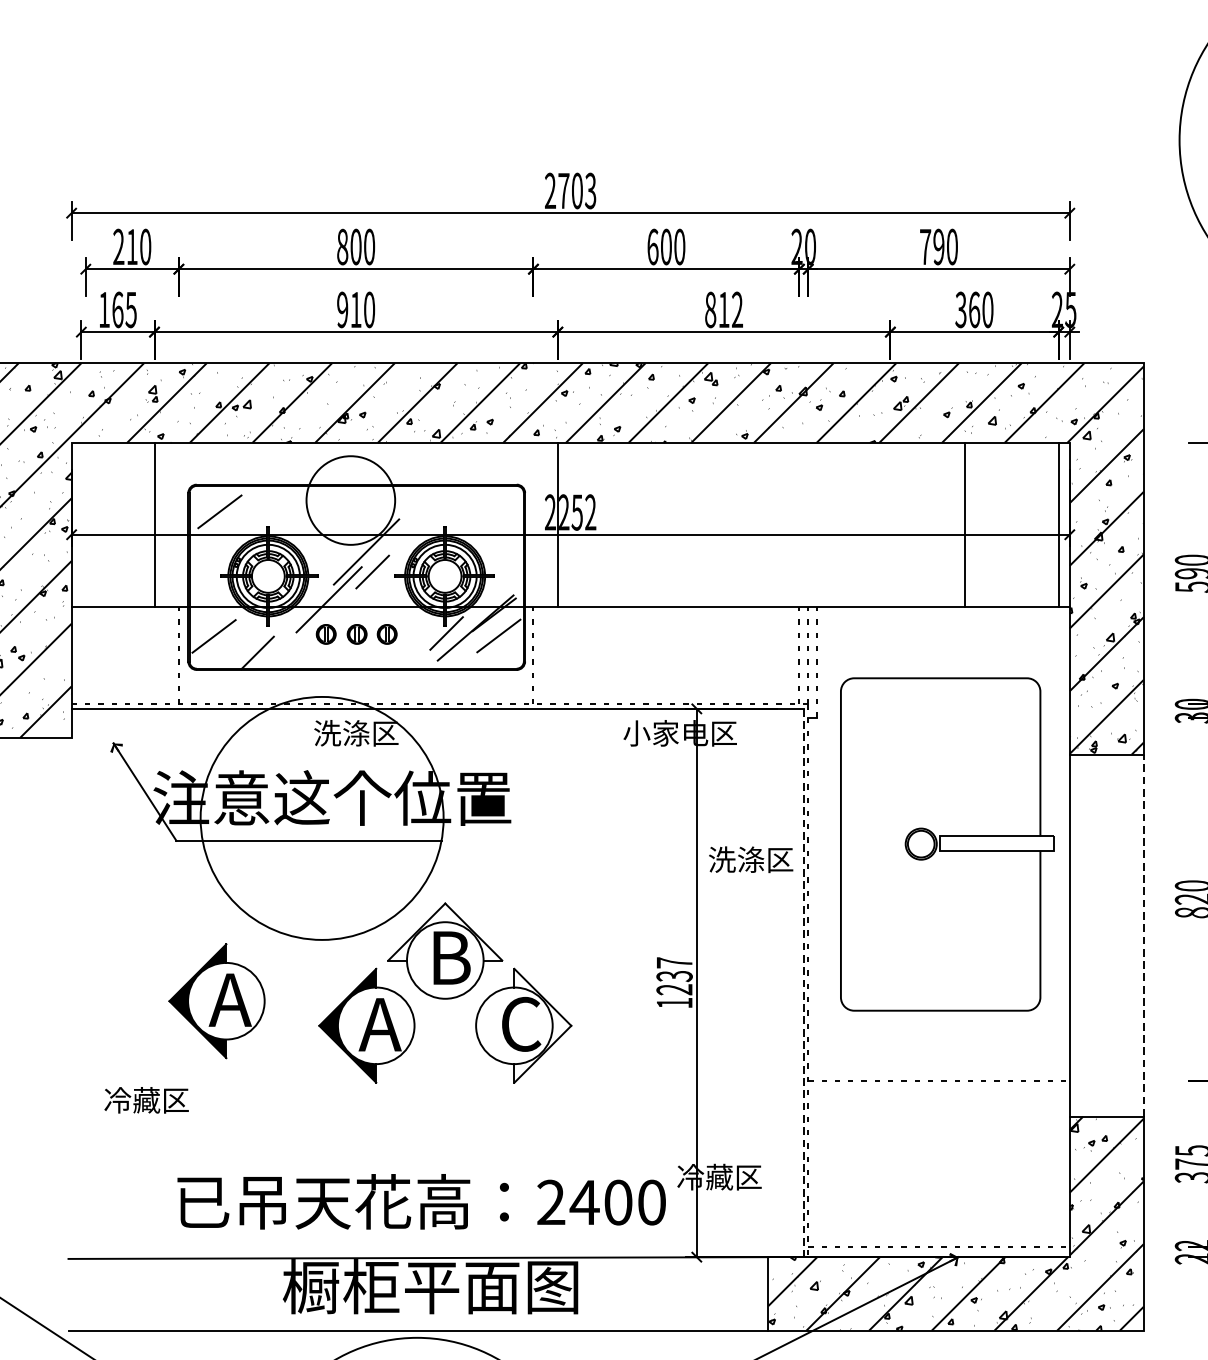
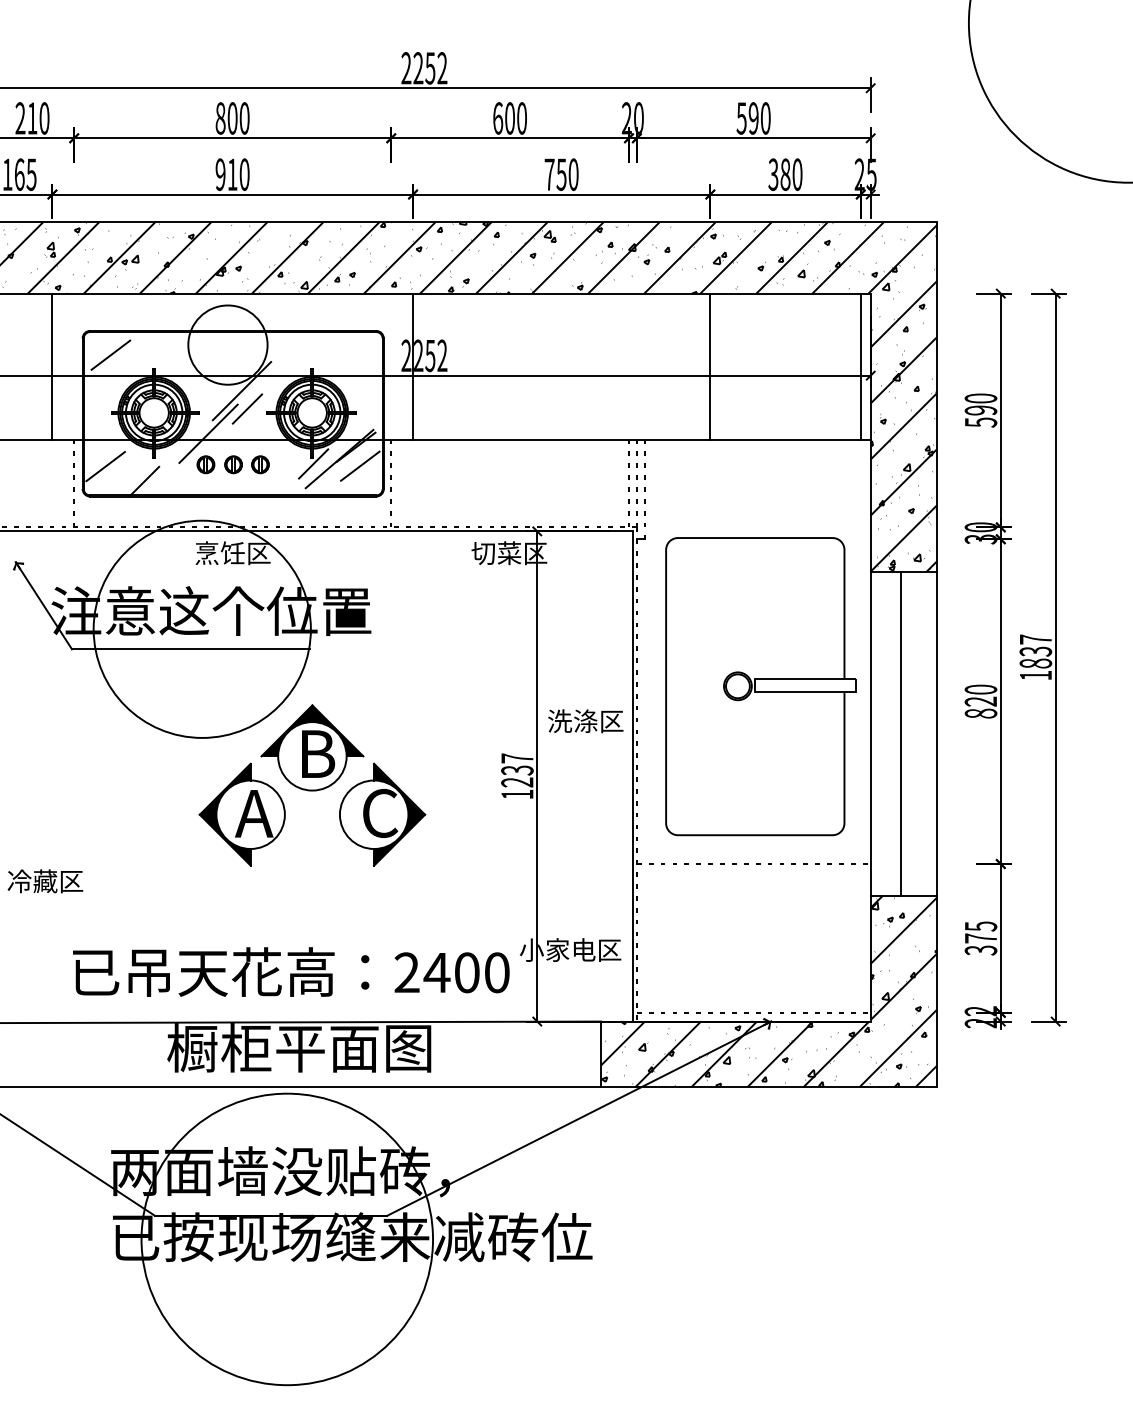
text: (577, 191) -> (430, 68), 2703 -> 2252
text: (925, 247) -> (741, 118), 790 -> 590
text: (723, 309) -> (561, 174), 812 -> 750
text: (974, 309) -> (785, 174), 360 -> 380
line: (965, 524) -> (710, 366), moved
text: (341, 732) -> (219, 552), 洗涤区 -> 烹饪区
text: (680, 733) -> (522, 553), 小家电区 -> 切菜区
part: (946, 844) -> (760, 686), moved
text: (750, 860) -> (585, 721), moved
fill: (445, 931) -> (312, 730), added
line: (1104, 934) -> (901, 733), added
line: (1143, 936) -> (936, 734), dashed -> solid
line: (803, 983) -> (632, 776), dashed -> solid
part: (216, 1000) -> (107, 792), removed
fill: (542, 1025) -> (399, 814), added
text: (733, 1176) -> (570, 949), 冷藏区 -> 小家电区

